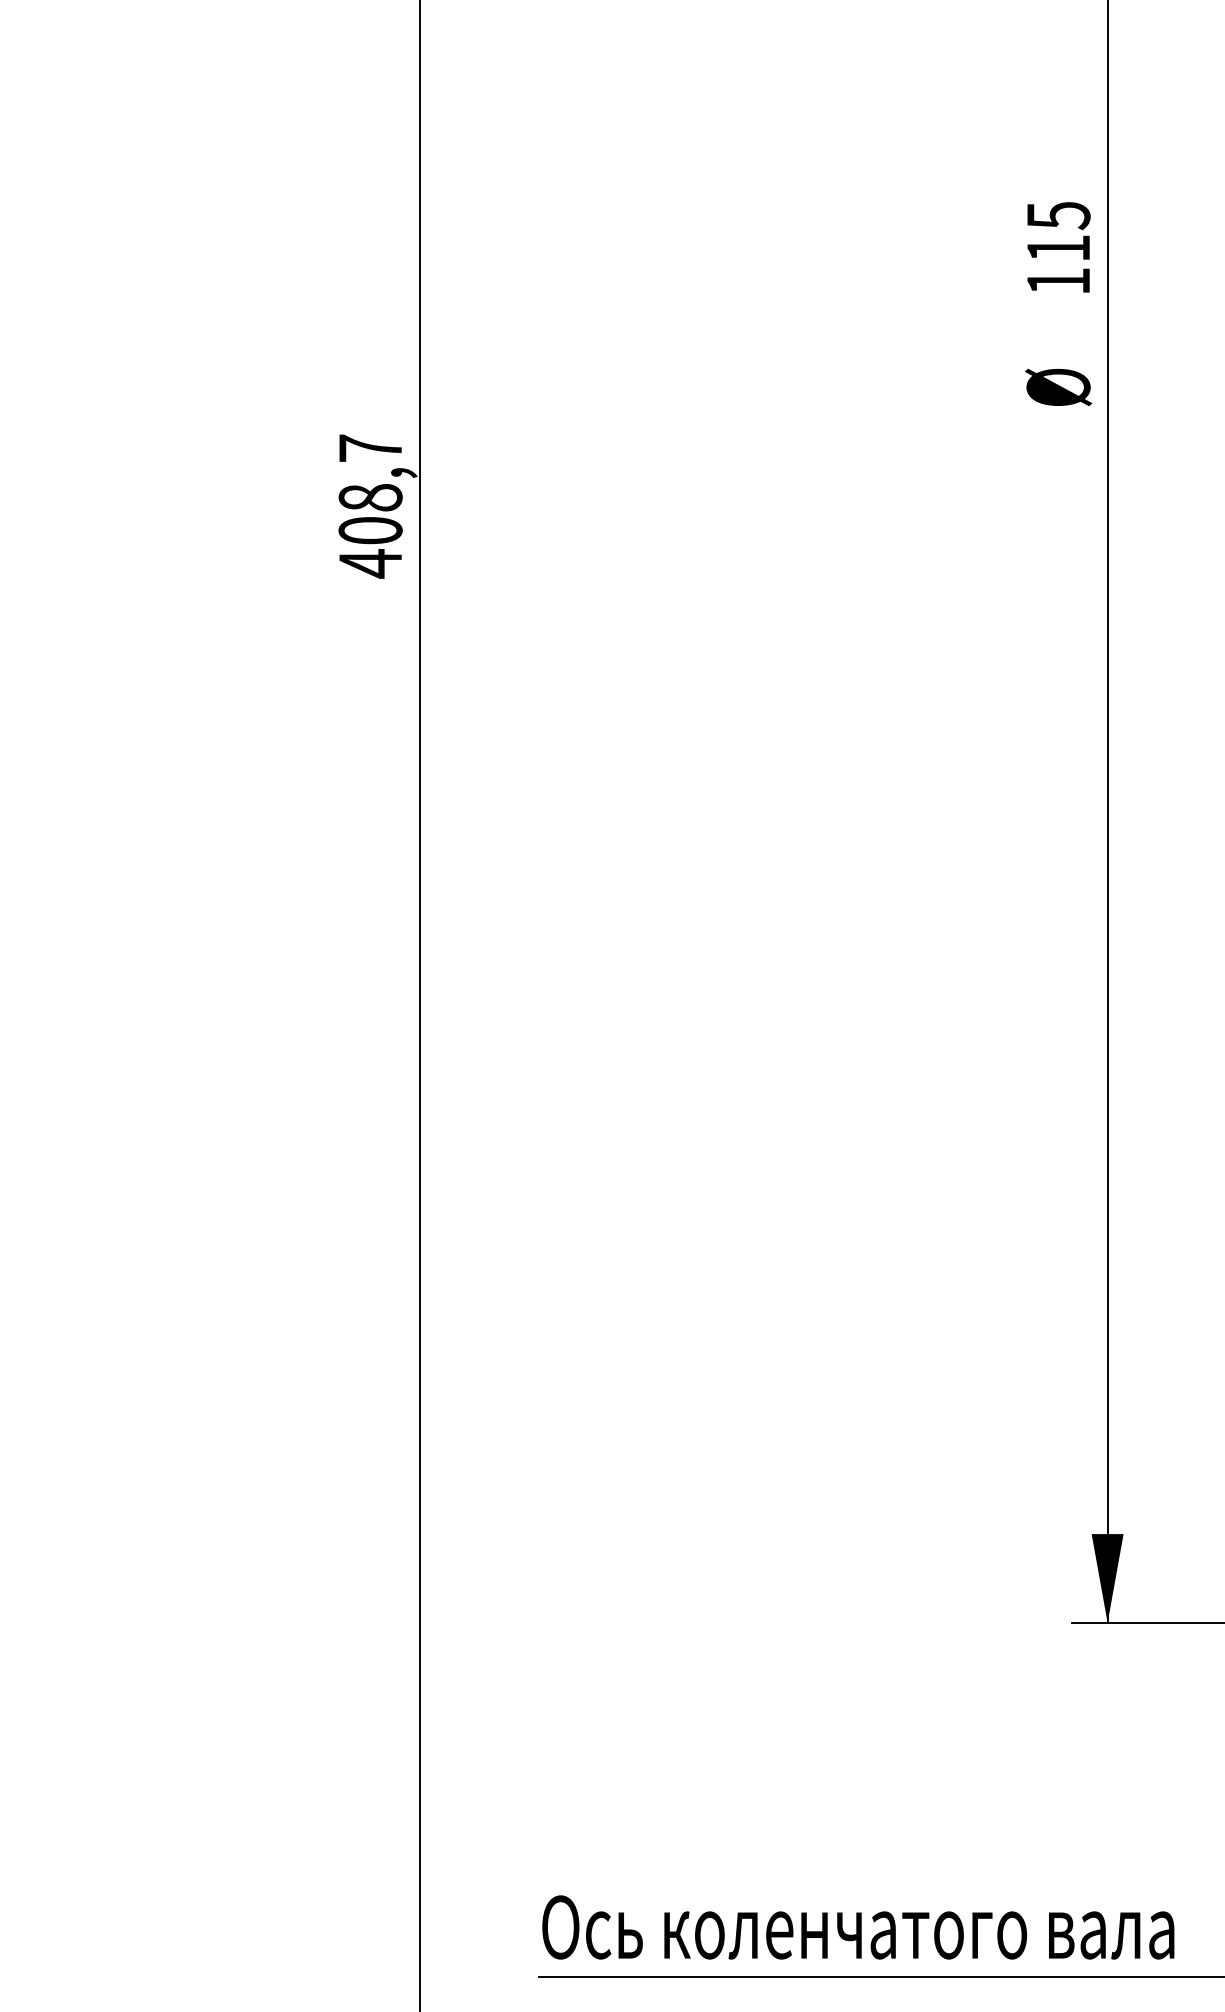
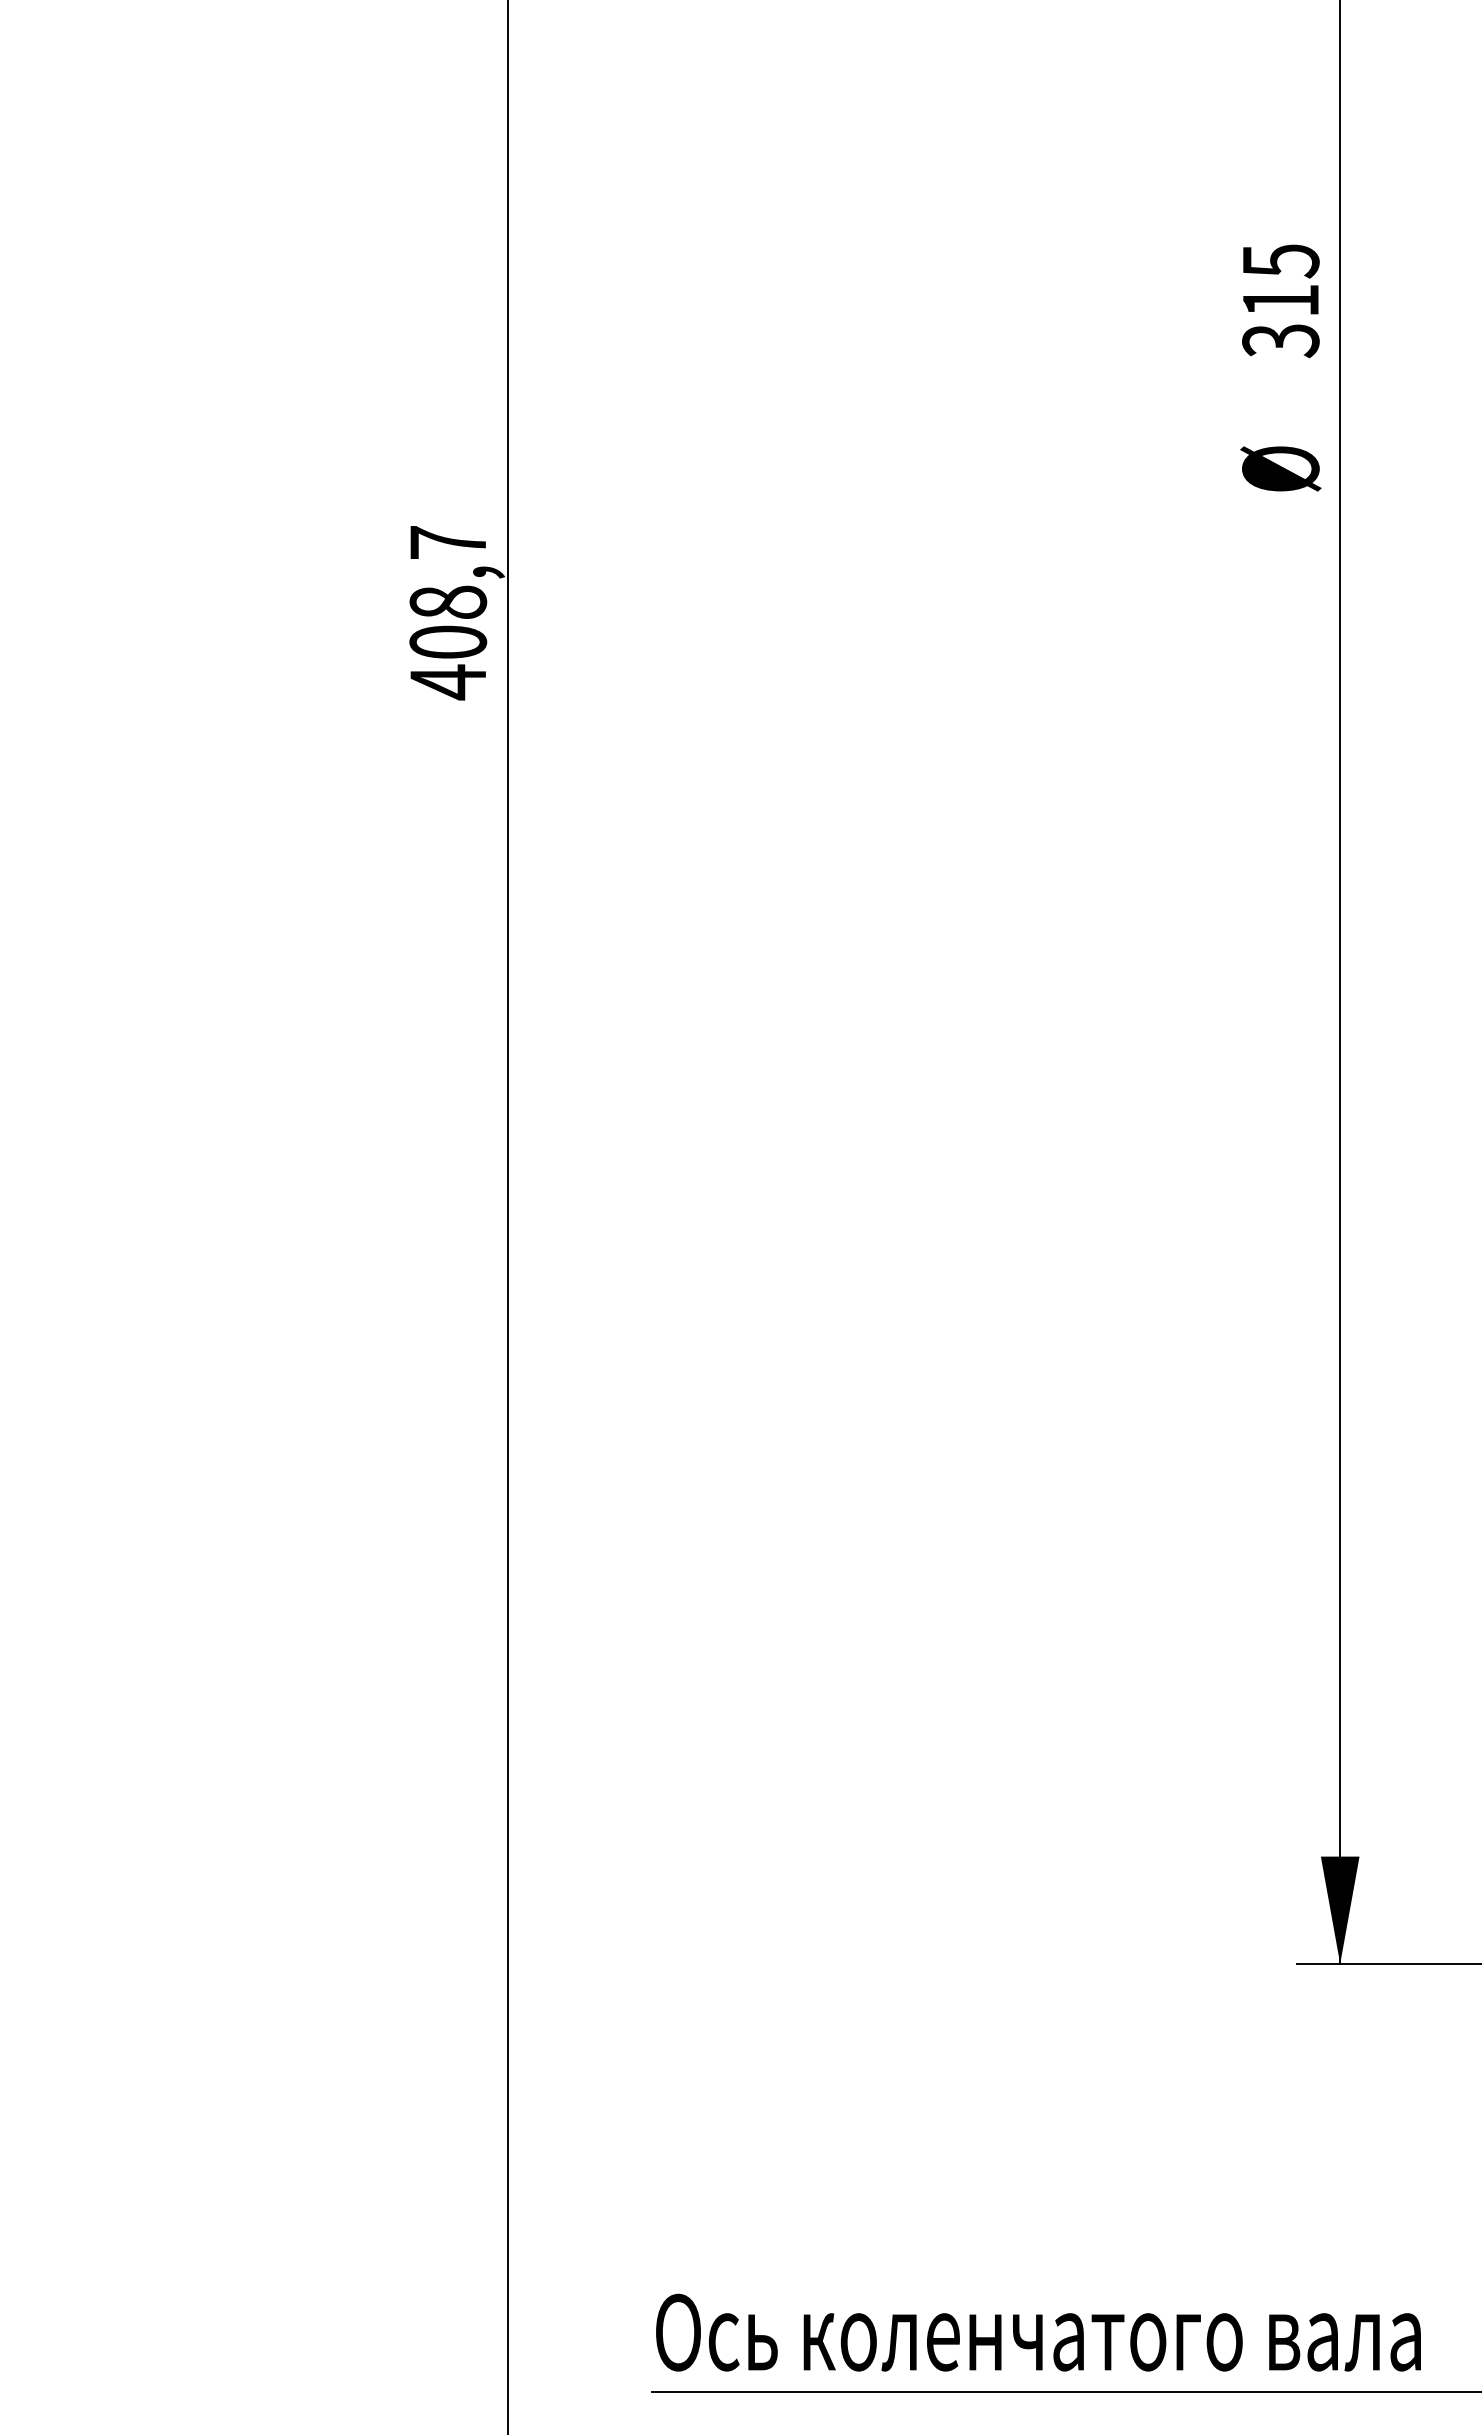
text: (1058, 281) -> (1280, 340), 115 -> 315

